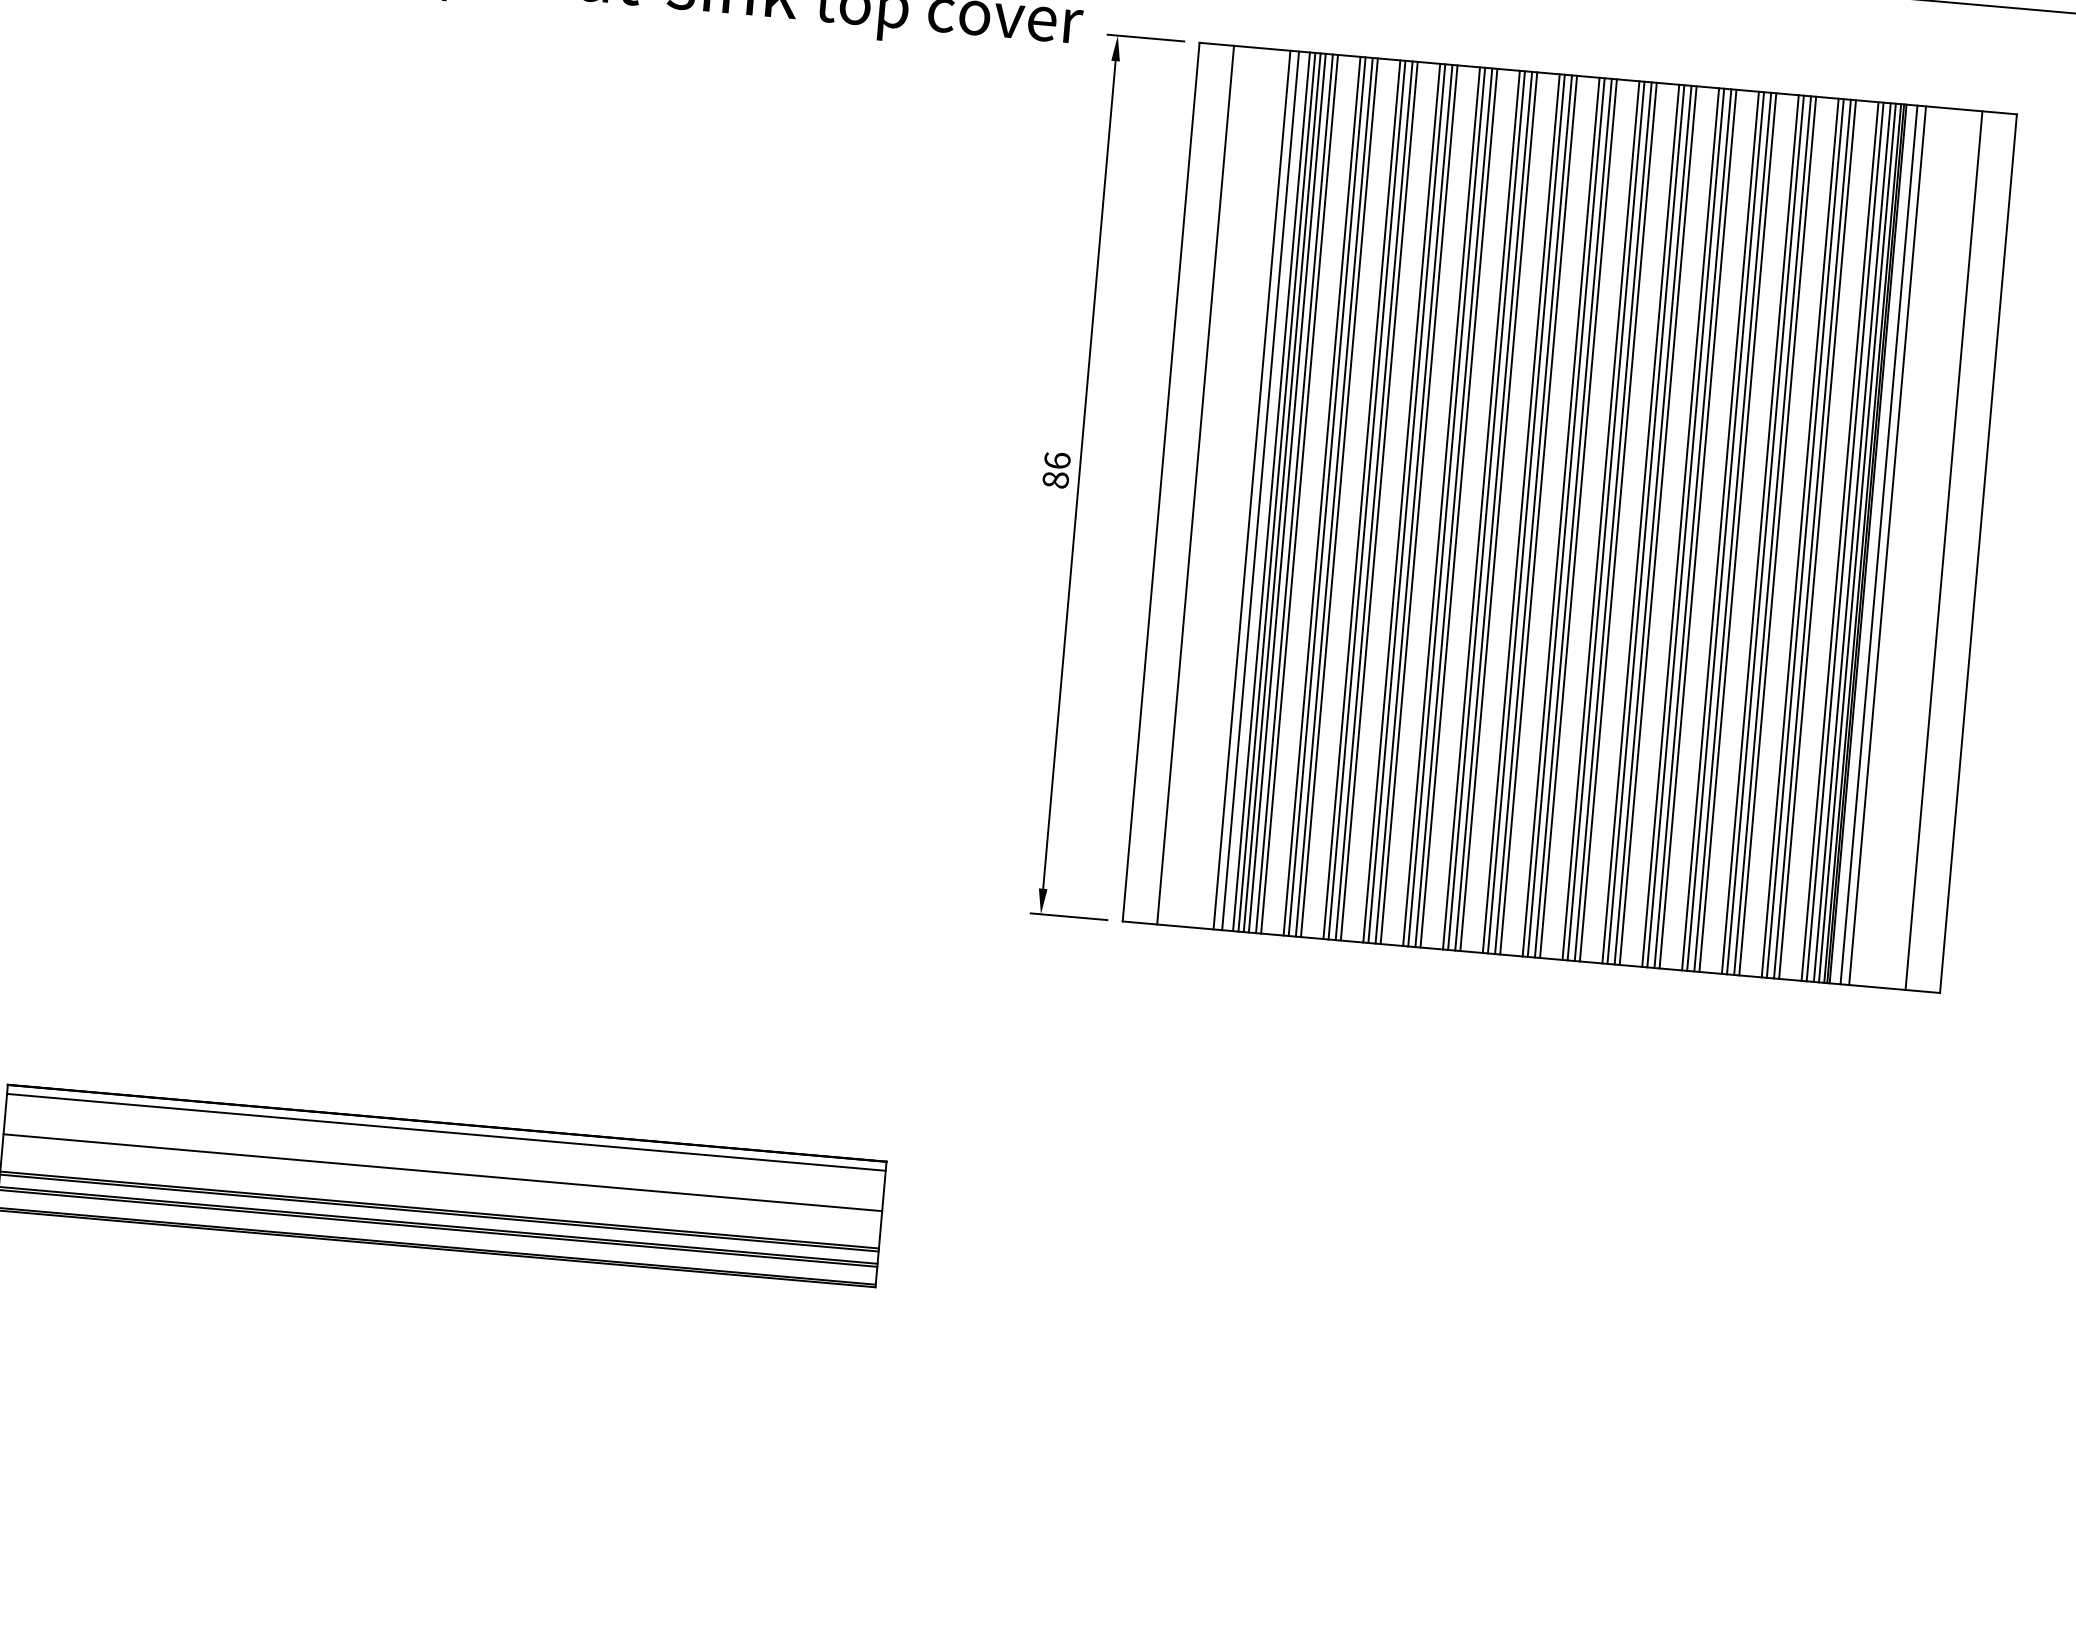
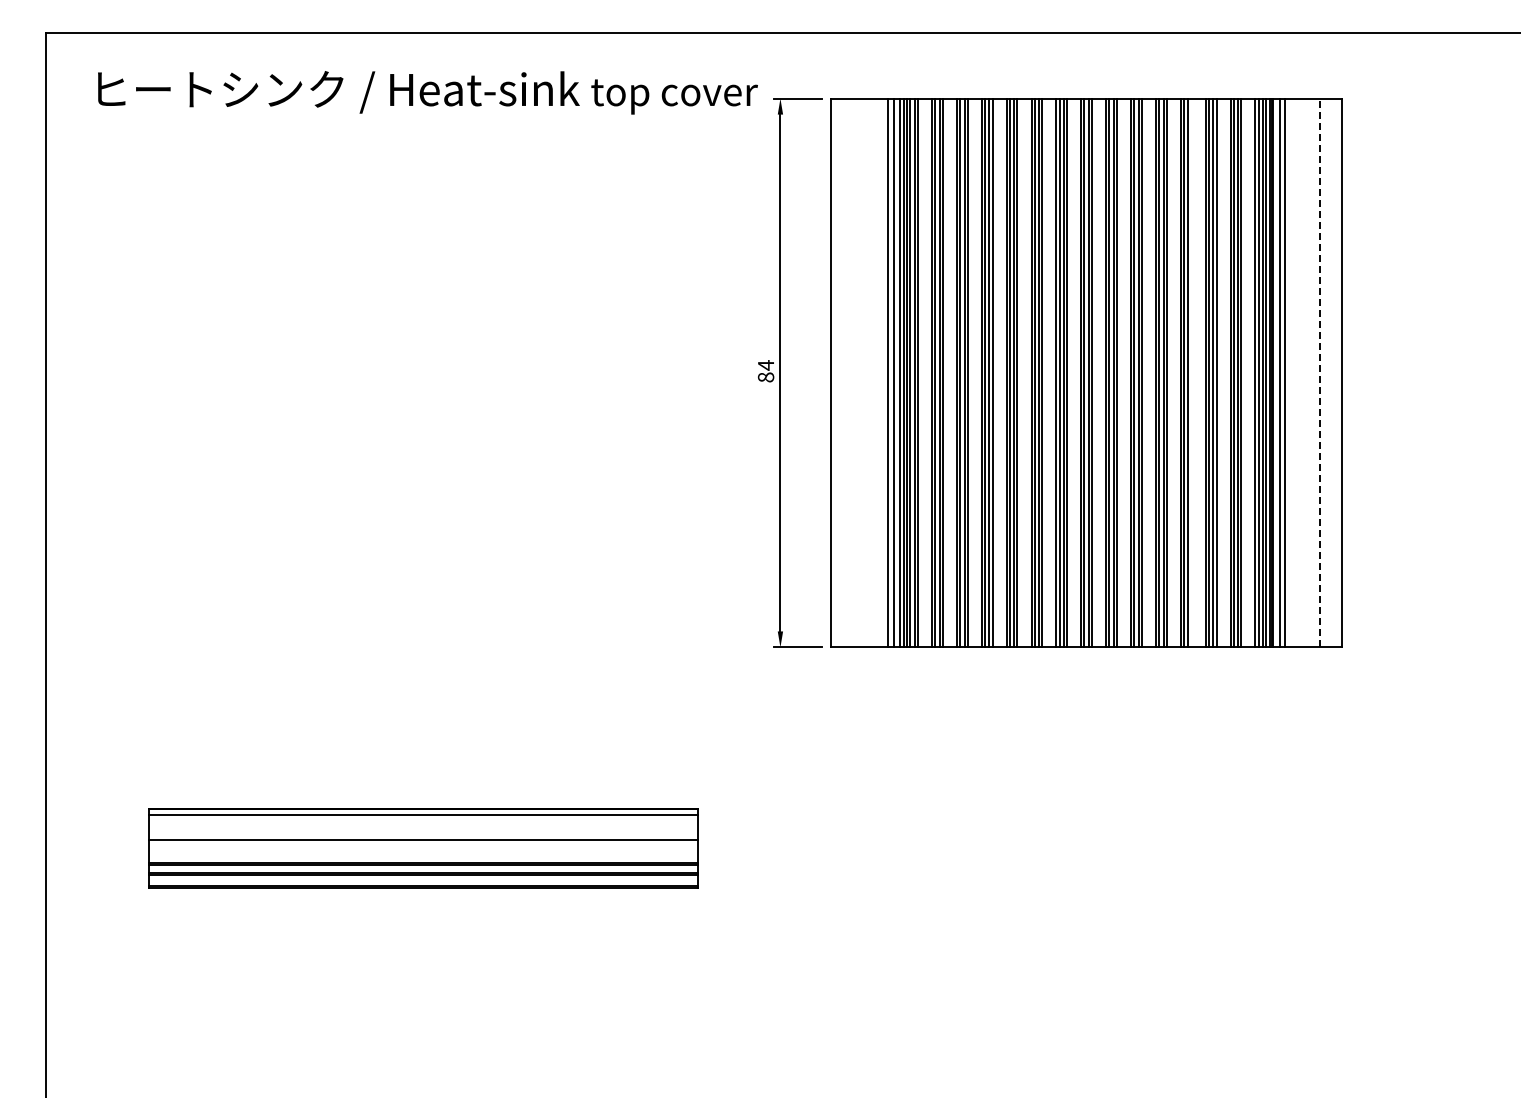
text: (1056, 460) -> (765, 365), 86 -> 84
line: (1196, 484) -> (853, 372), removed
line: (1737, 531) -> (1191, 372), removed
line: (1944, 549) -> (1320, 372), solid -> dashed

